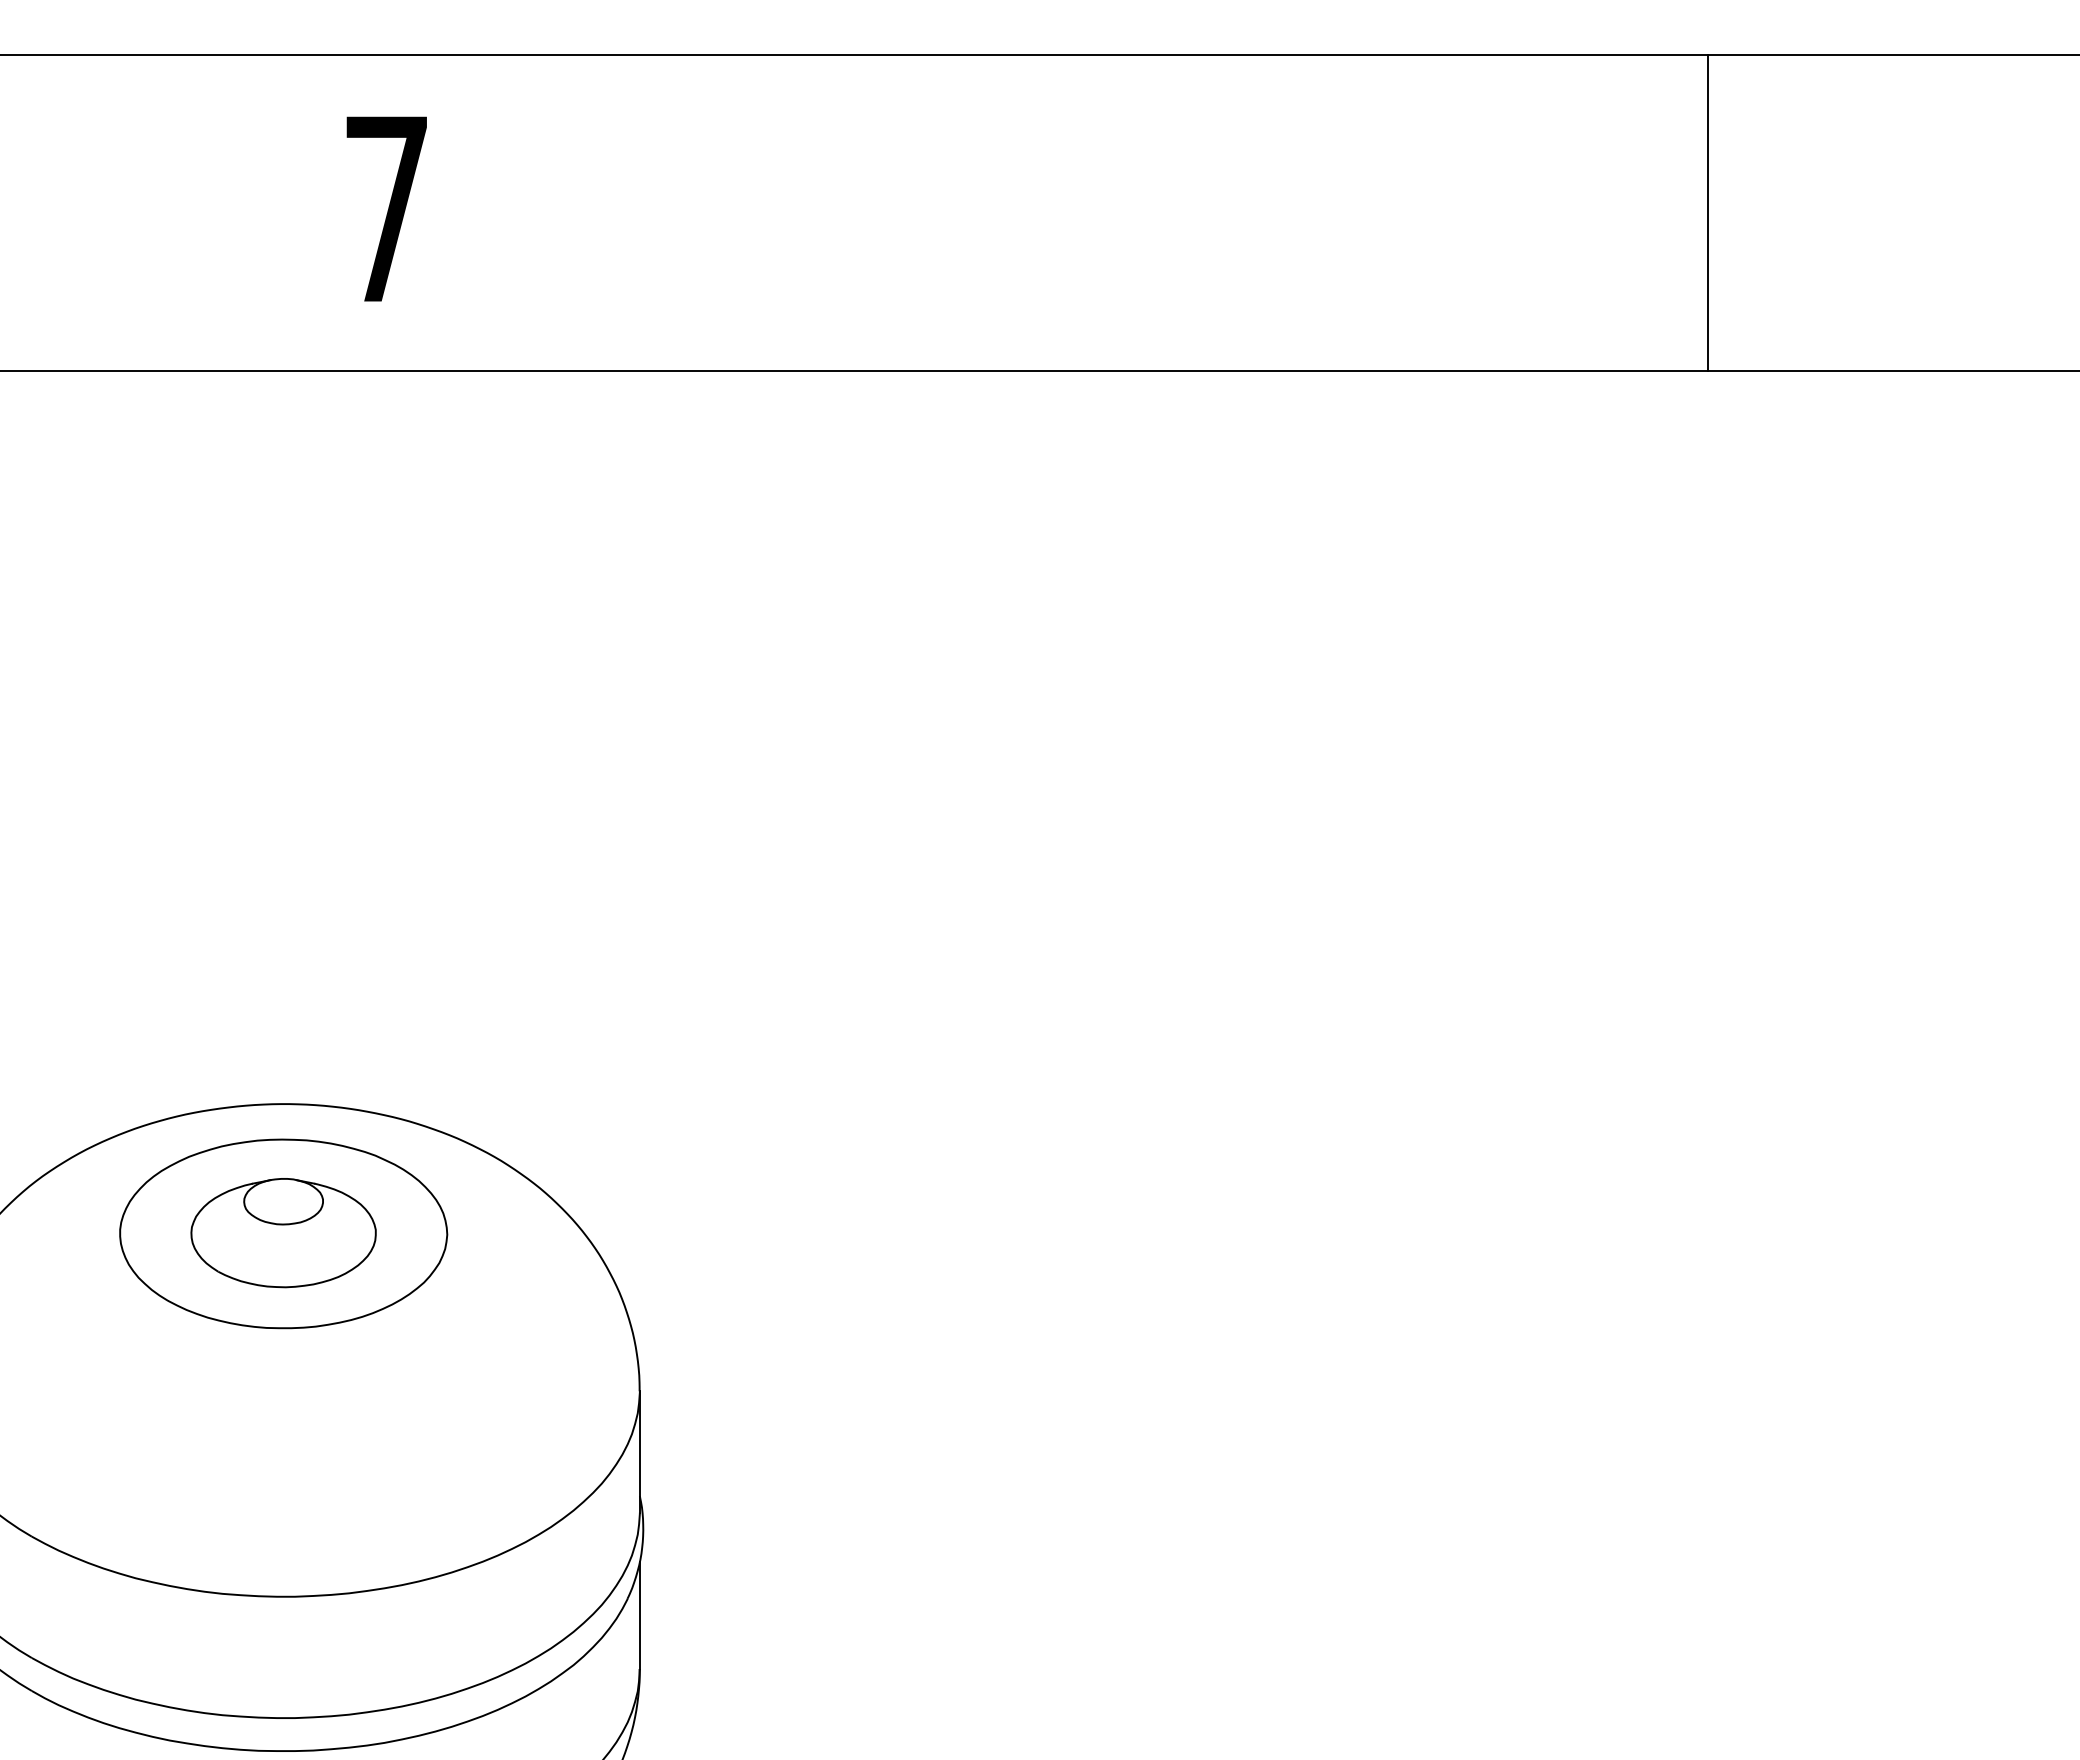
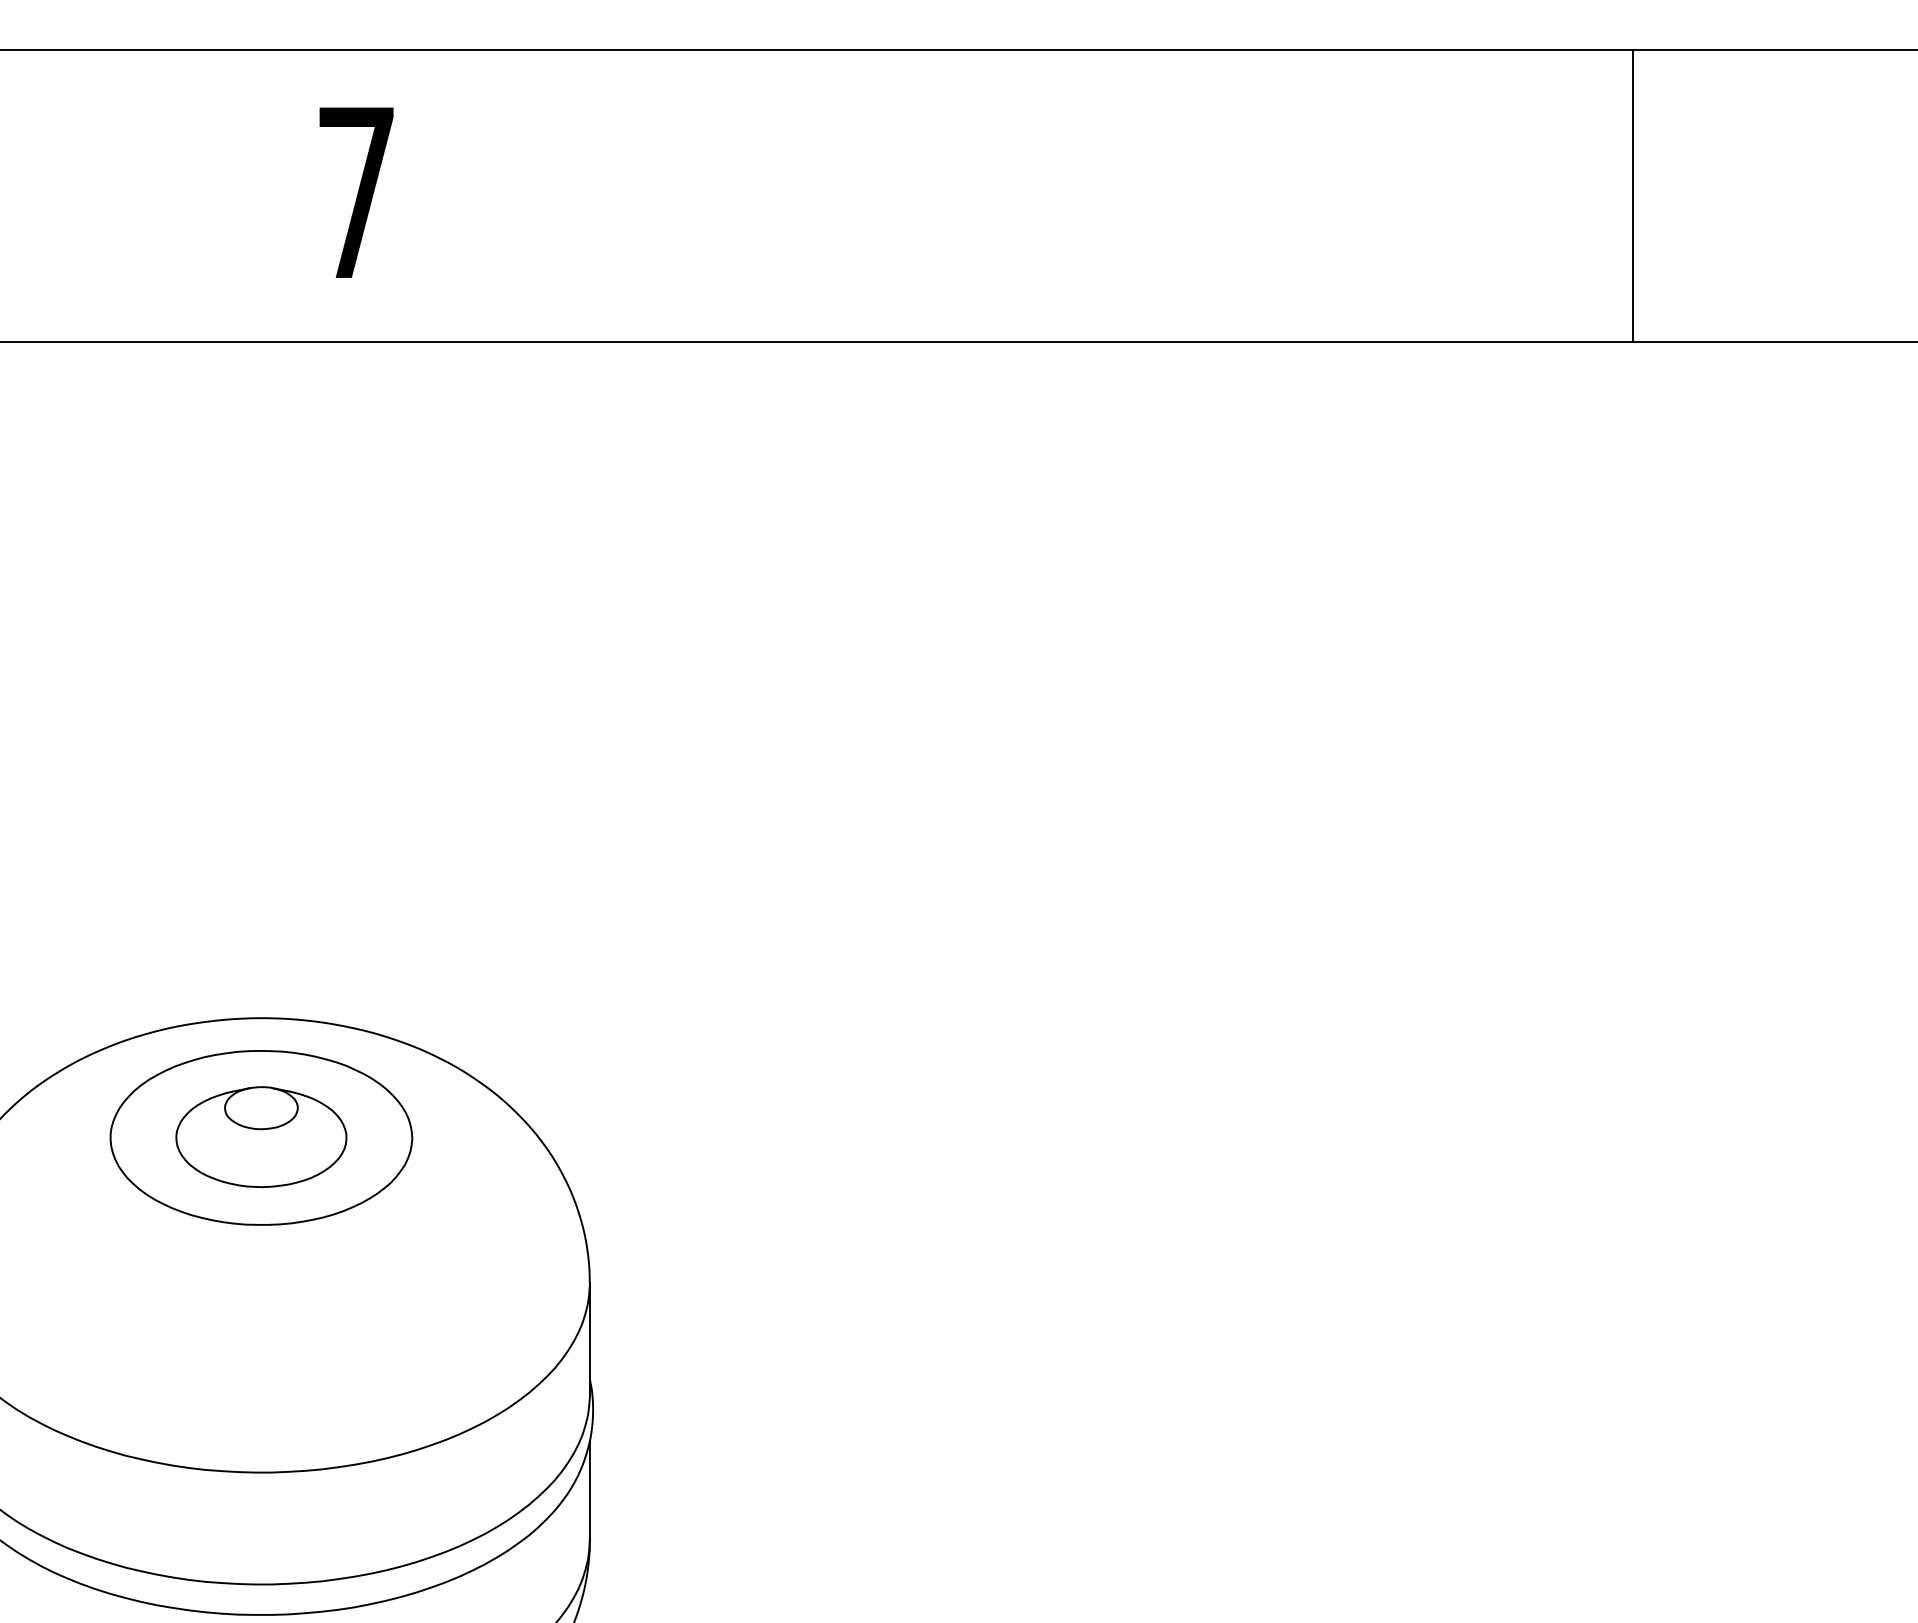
line: (1708, 212) -> (1633, 195), moved

